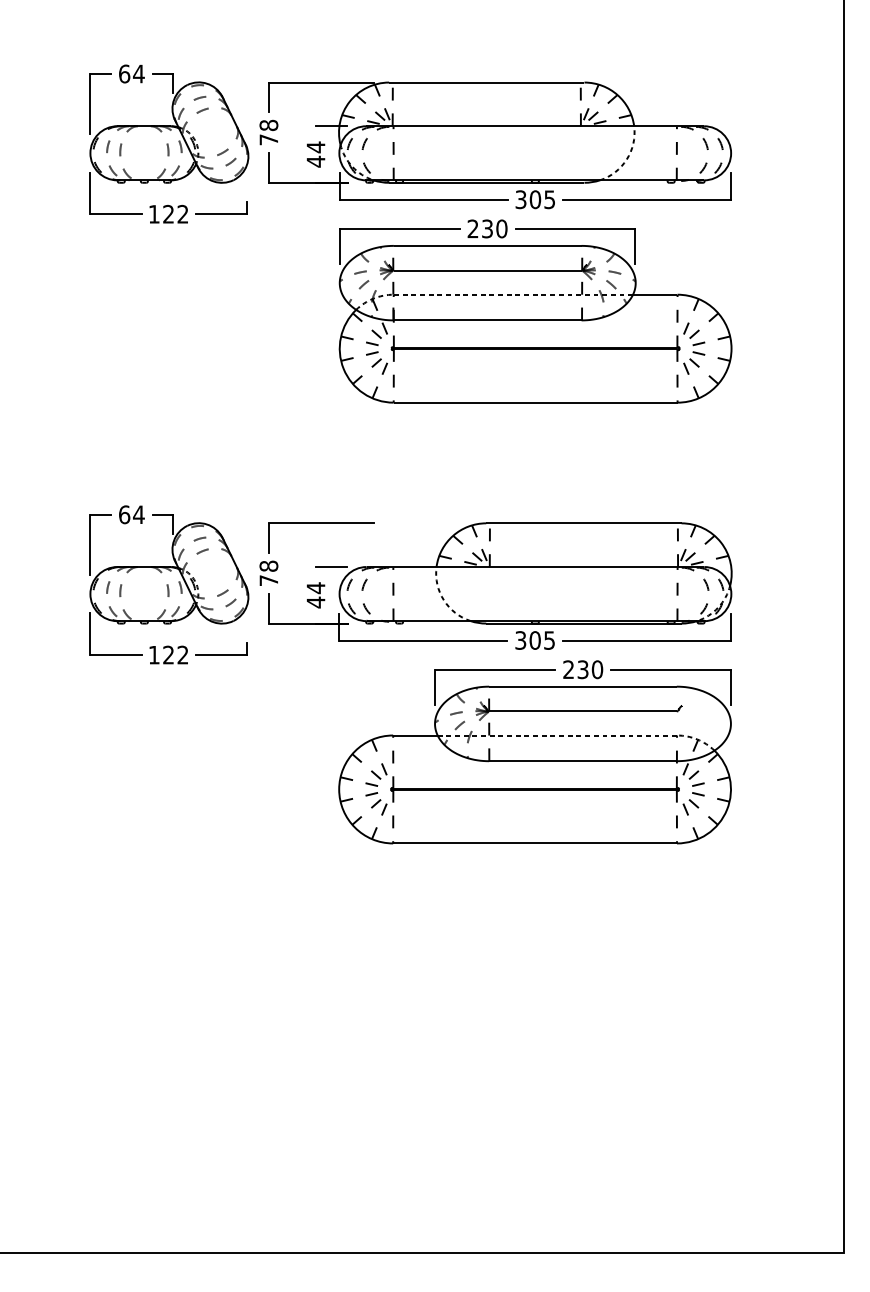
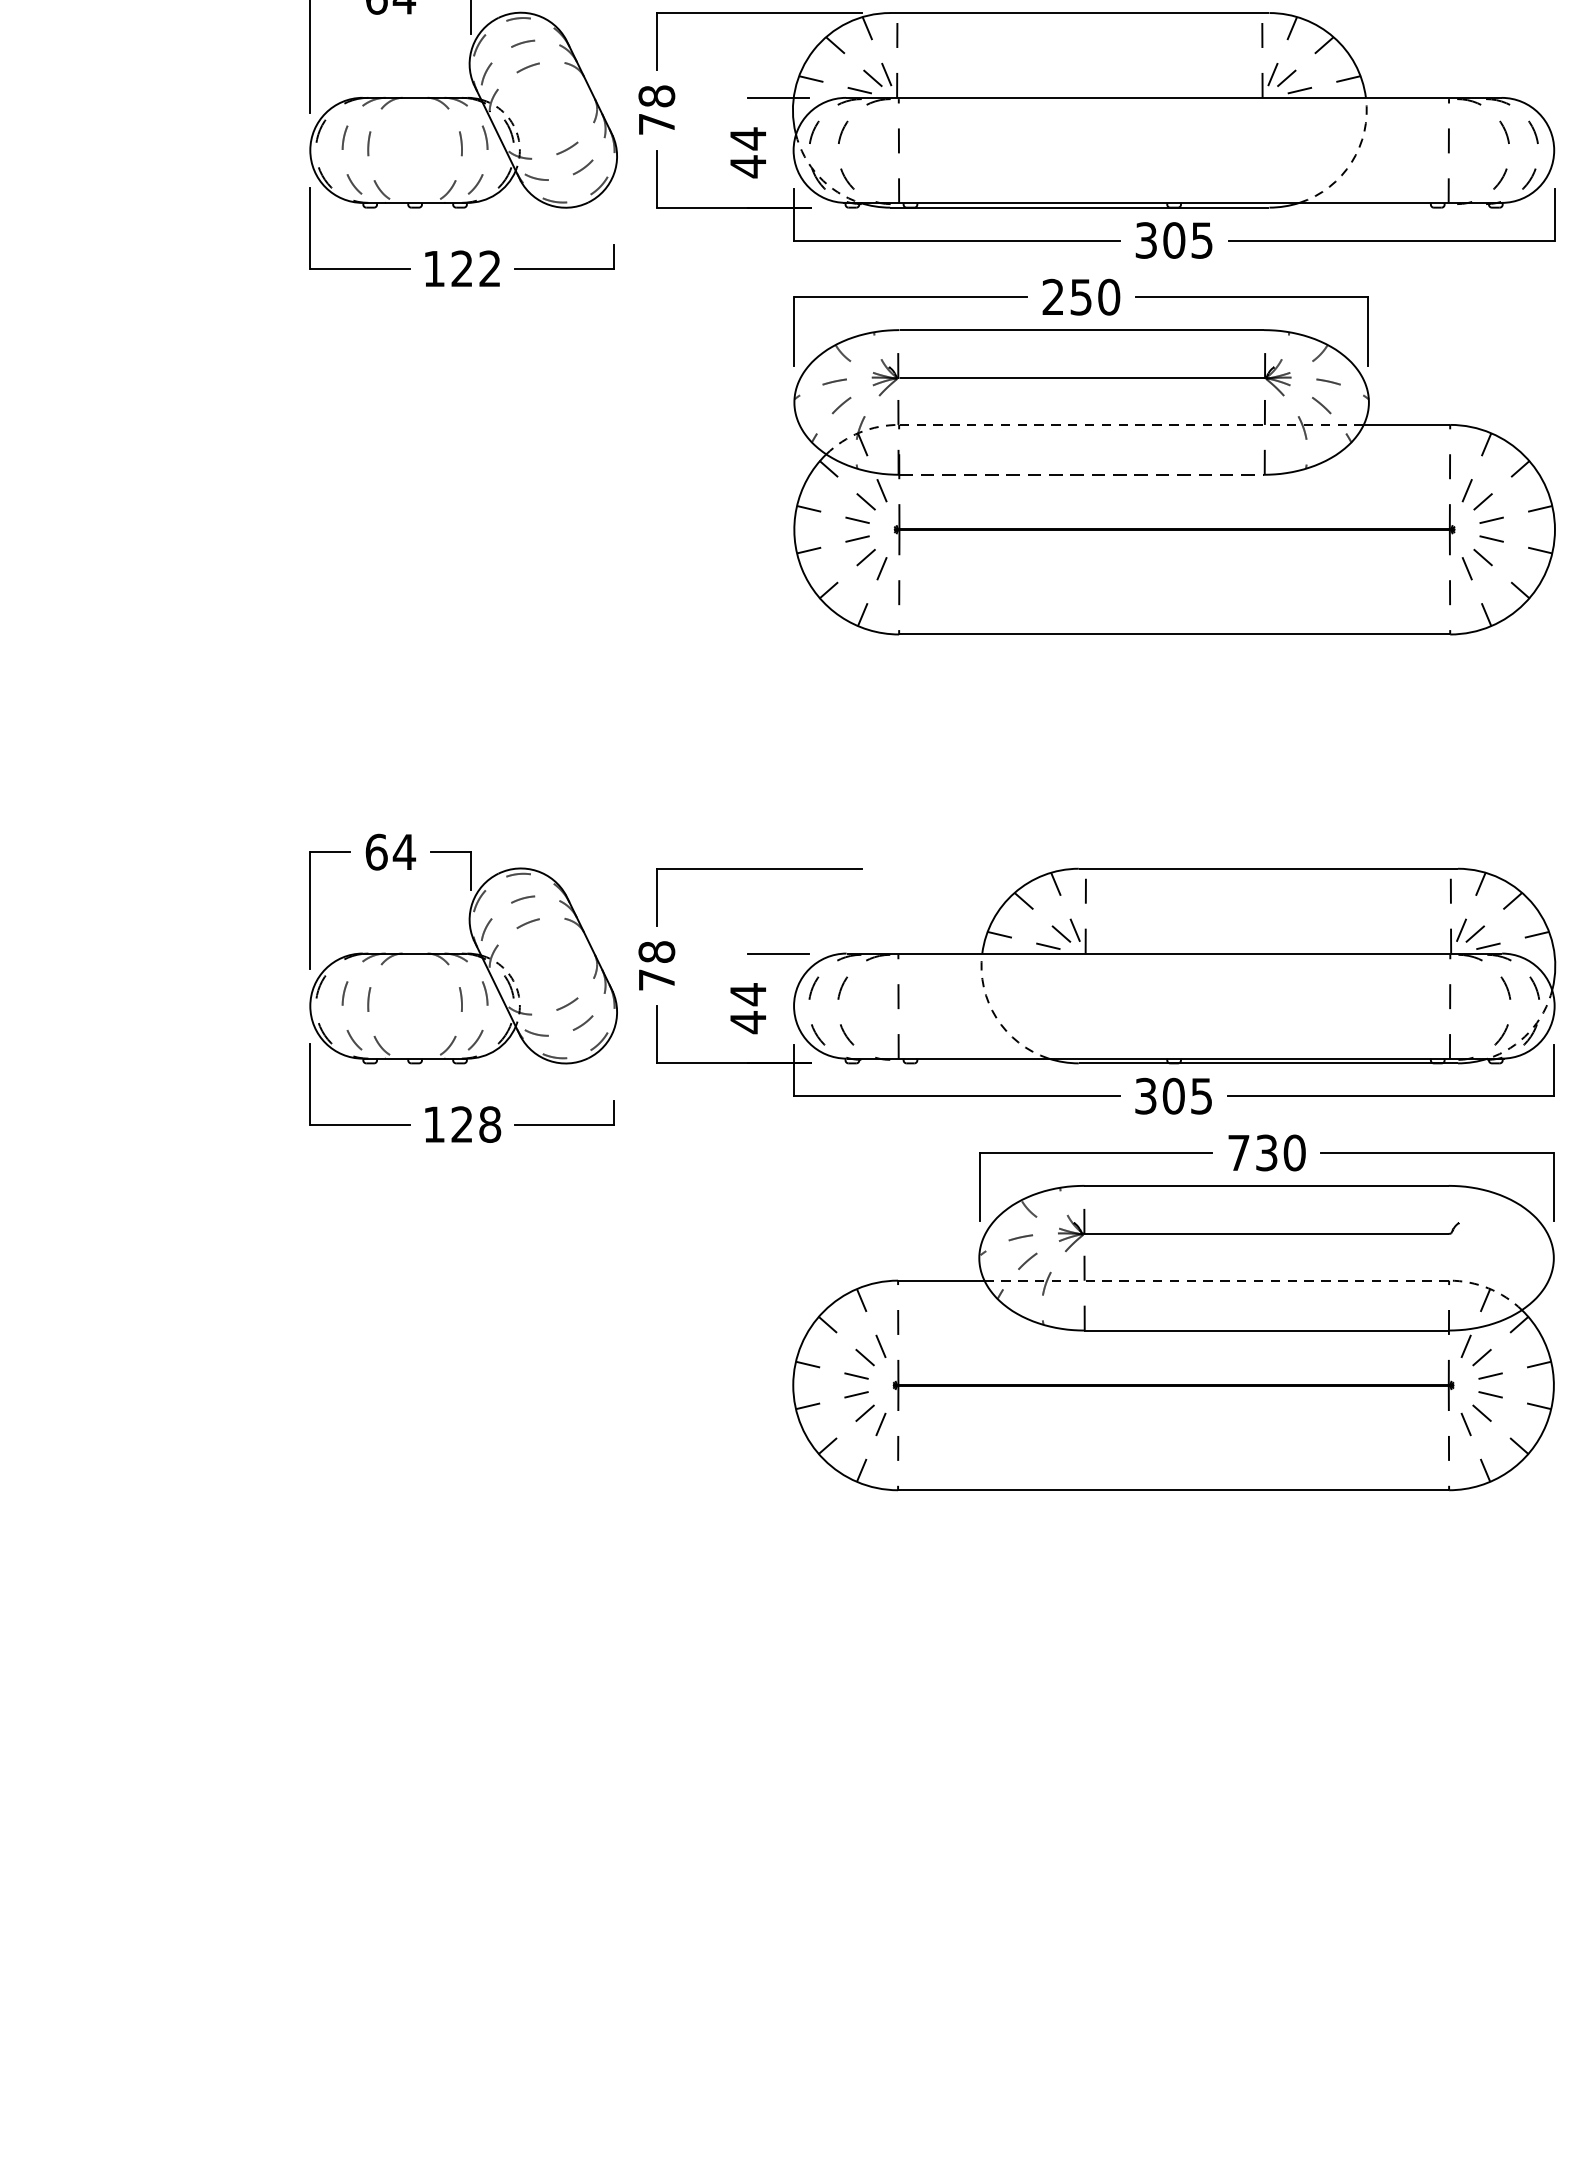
text: (487, 228) -> (1081, 296), 230 -> 250
line: (487, 320) -> (1081, 474), solid -> dashed
text: (182, 654) -> (489, 1123), 122 -> 128
text: (568, 669) -> (1238, 1152), 230 -> 730

